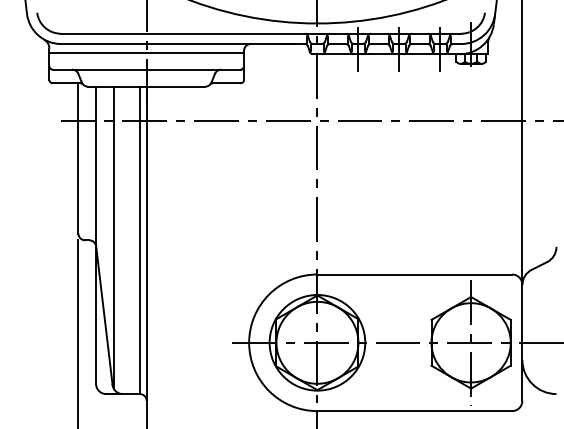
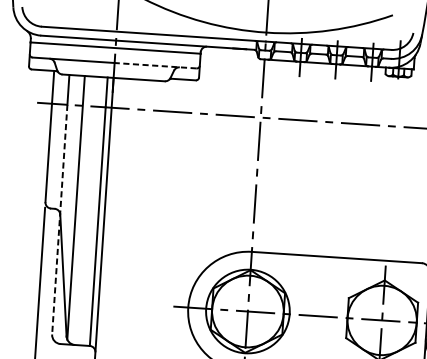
line: (193, 69) -> (155, 65), solid -> dashed
line: (96, 252) -> (60, 219), solid -> dashed

